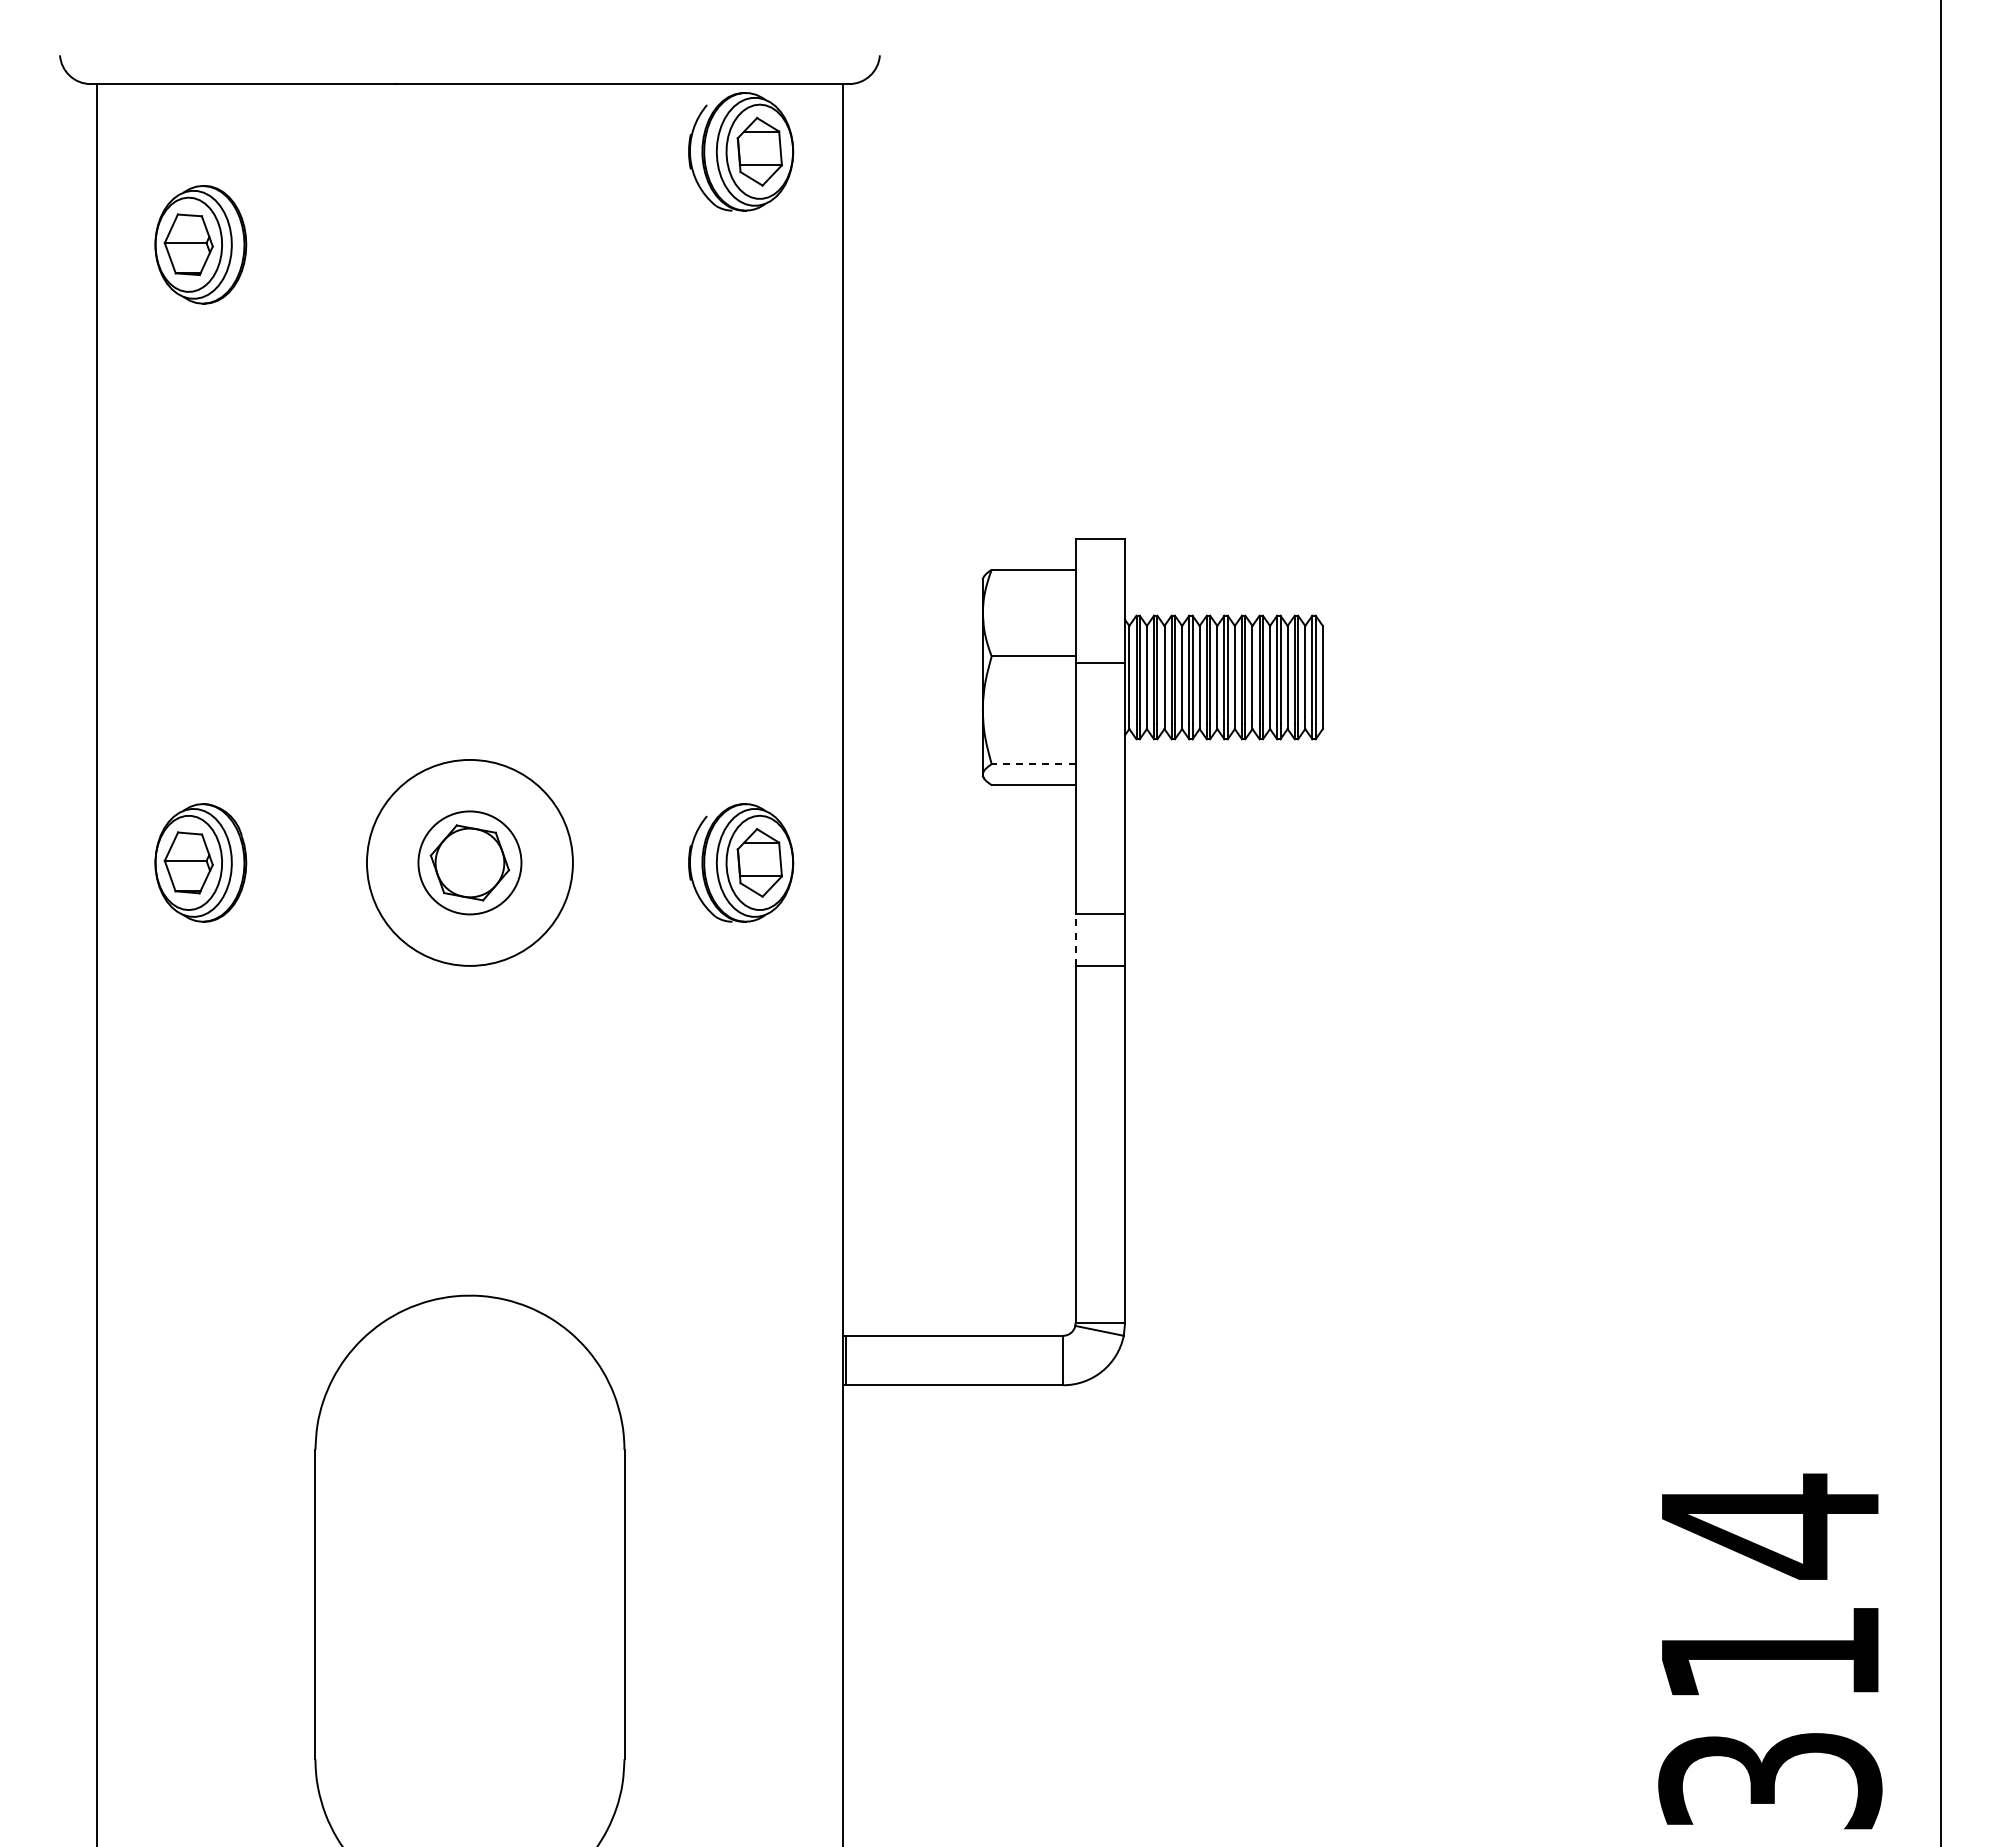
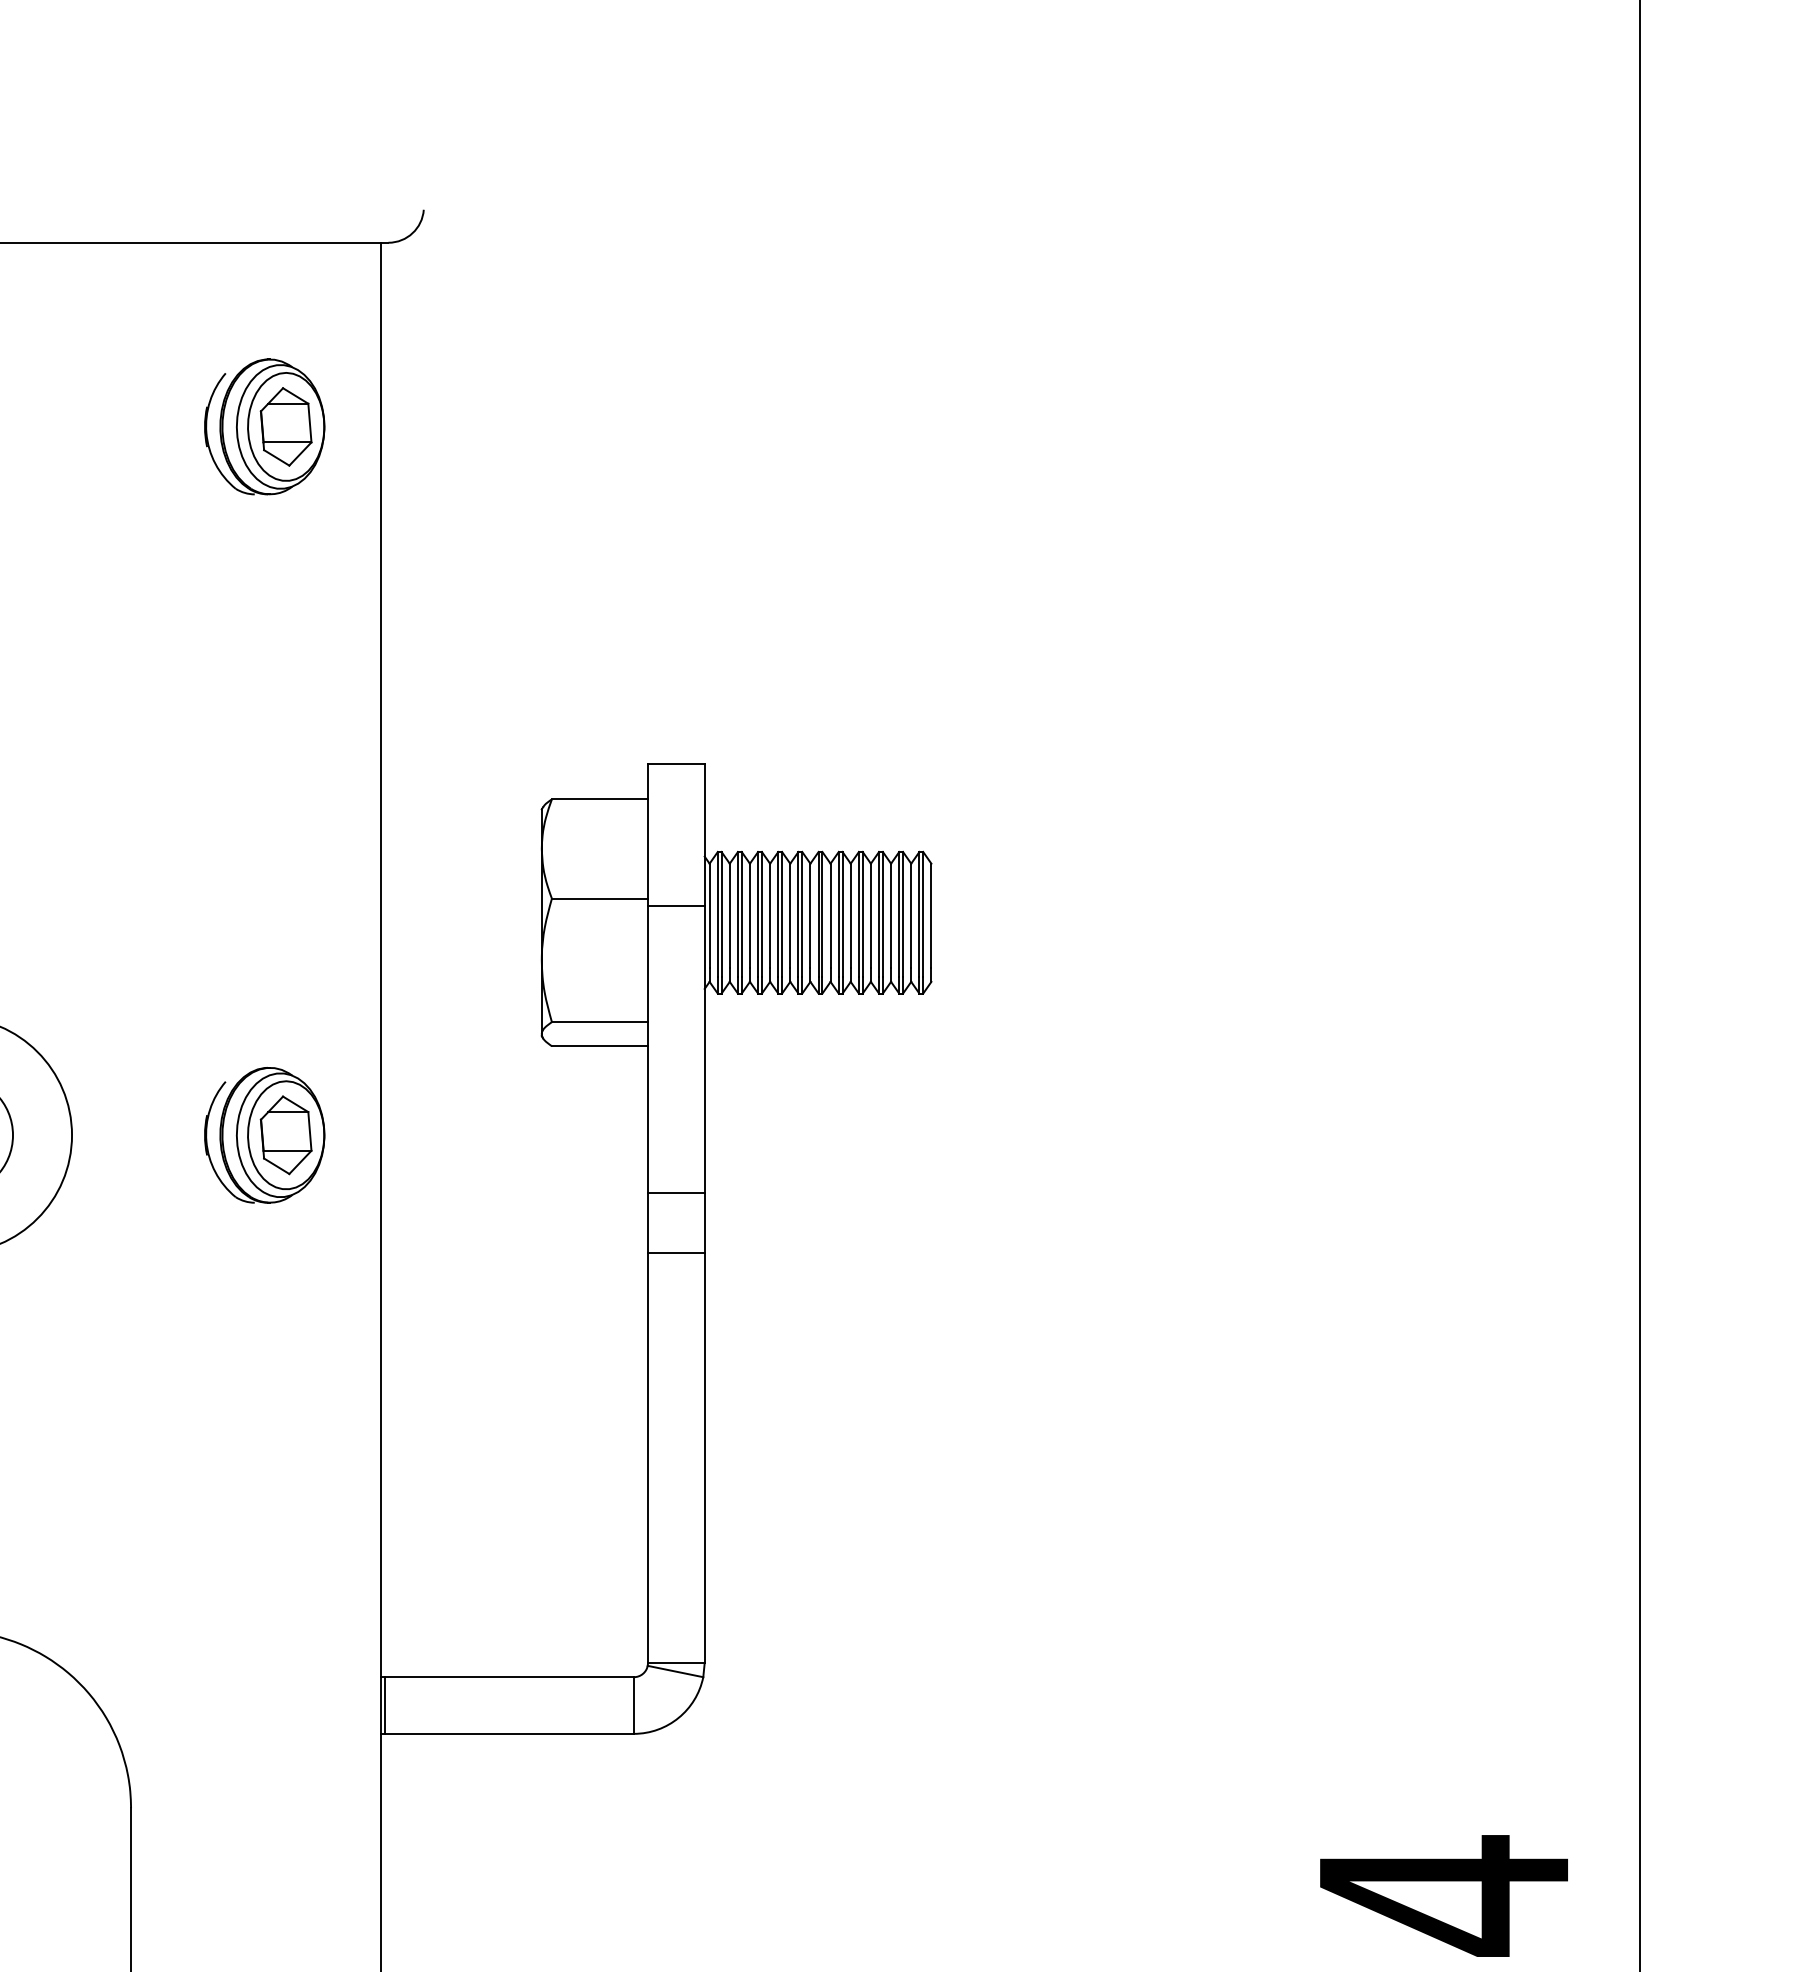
part: (741, 151) -> (265, 426), moved
line: (1033, 764) -> (599, 1022), dashed -> solid
line: (1075, 939) -> (647, 1223), dashed -> solid

